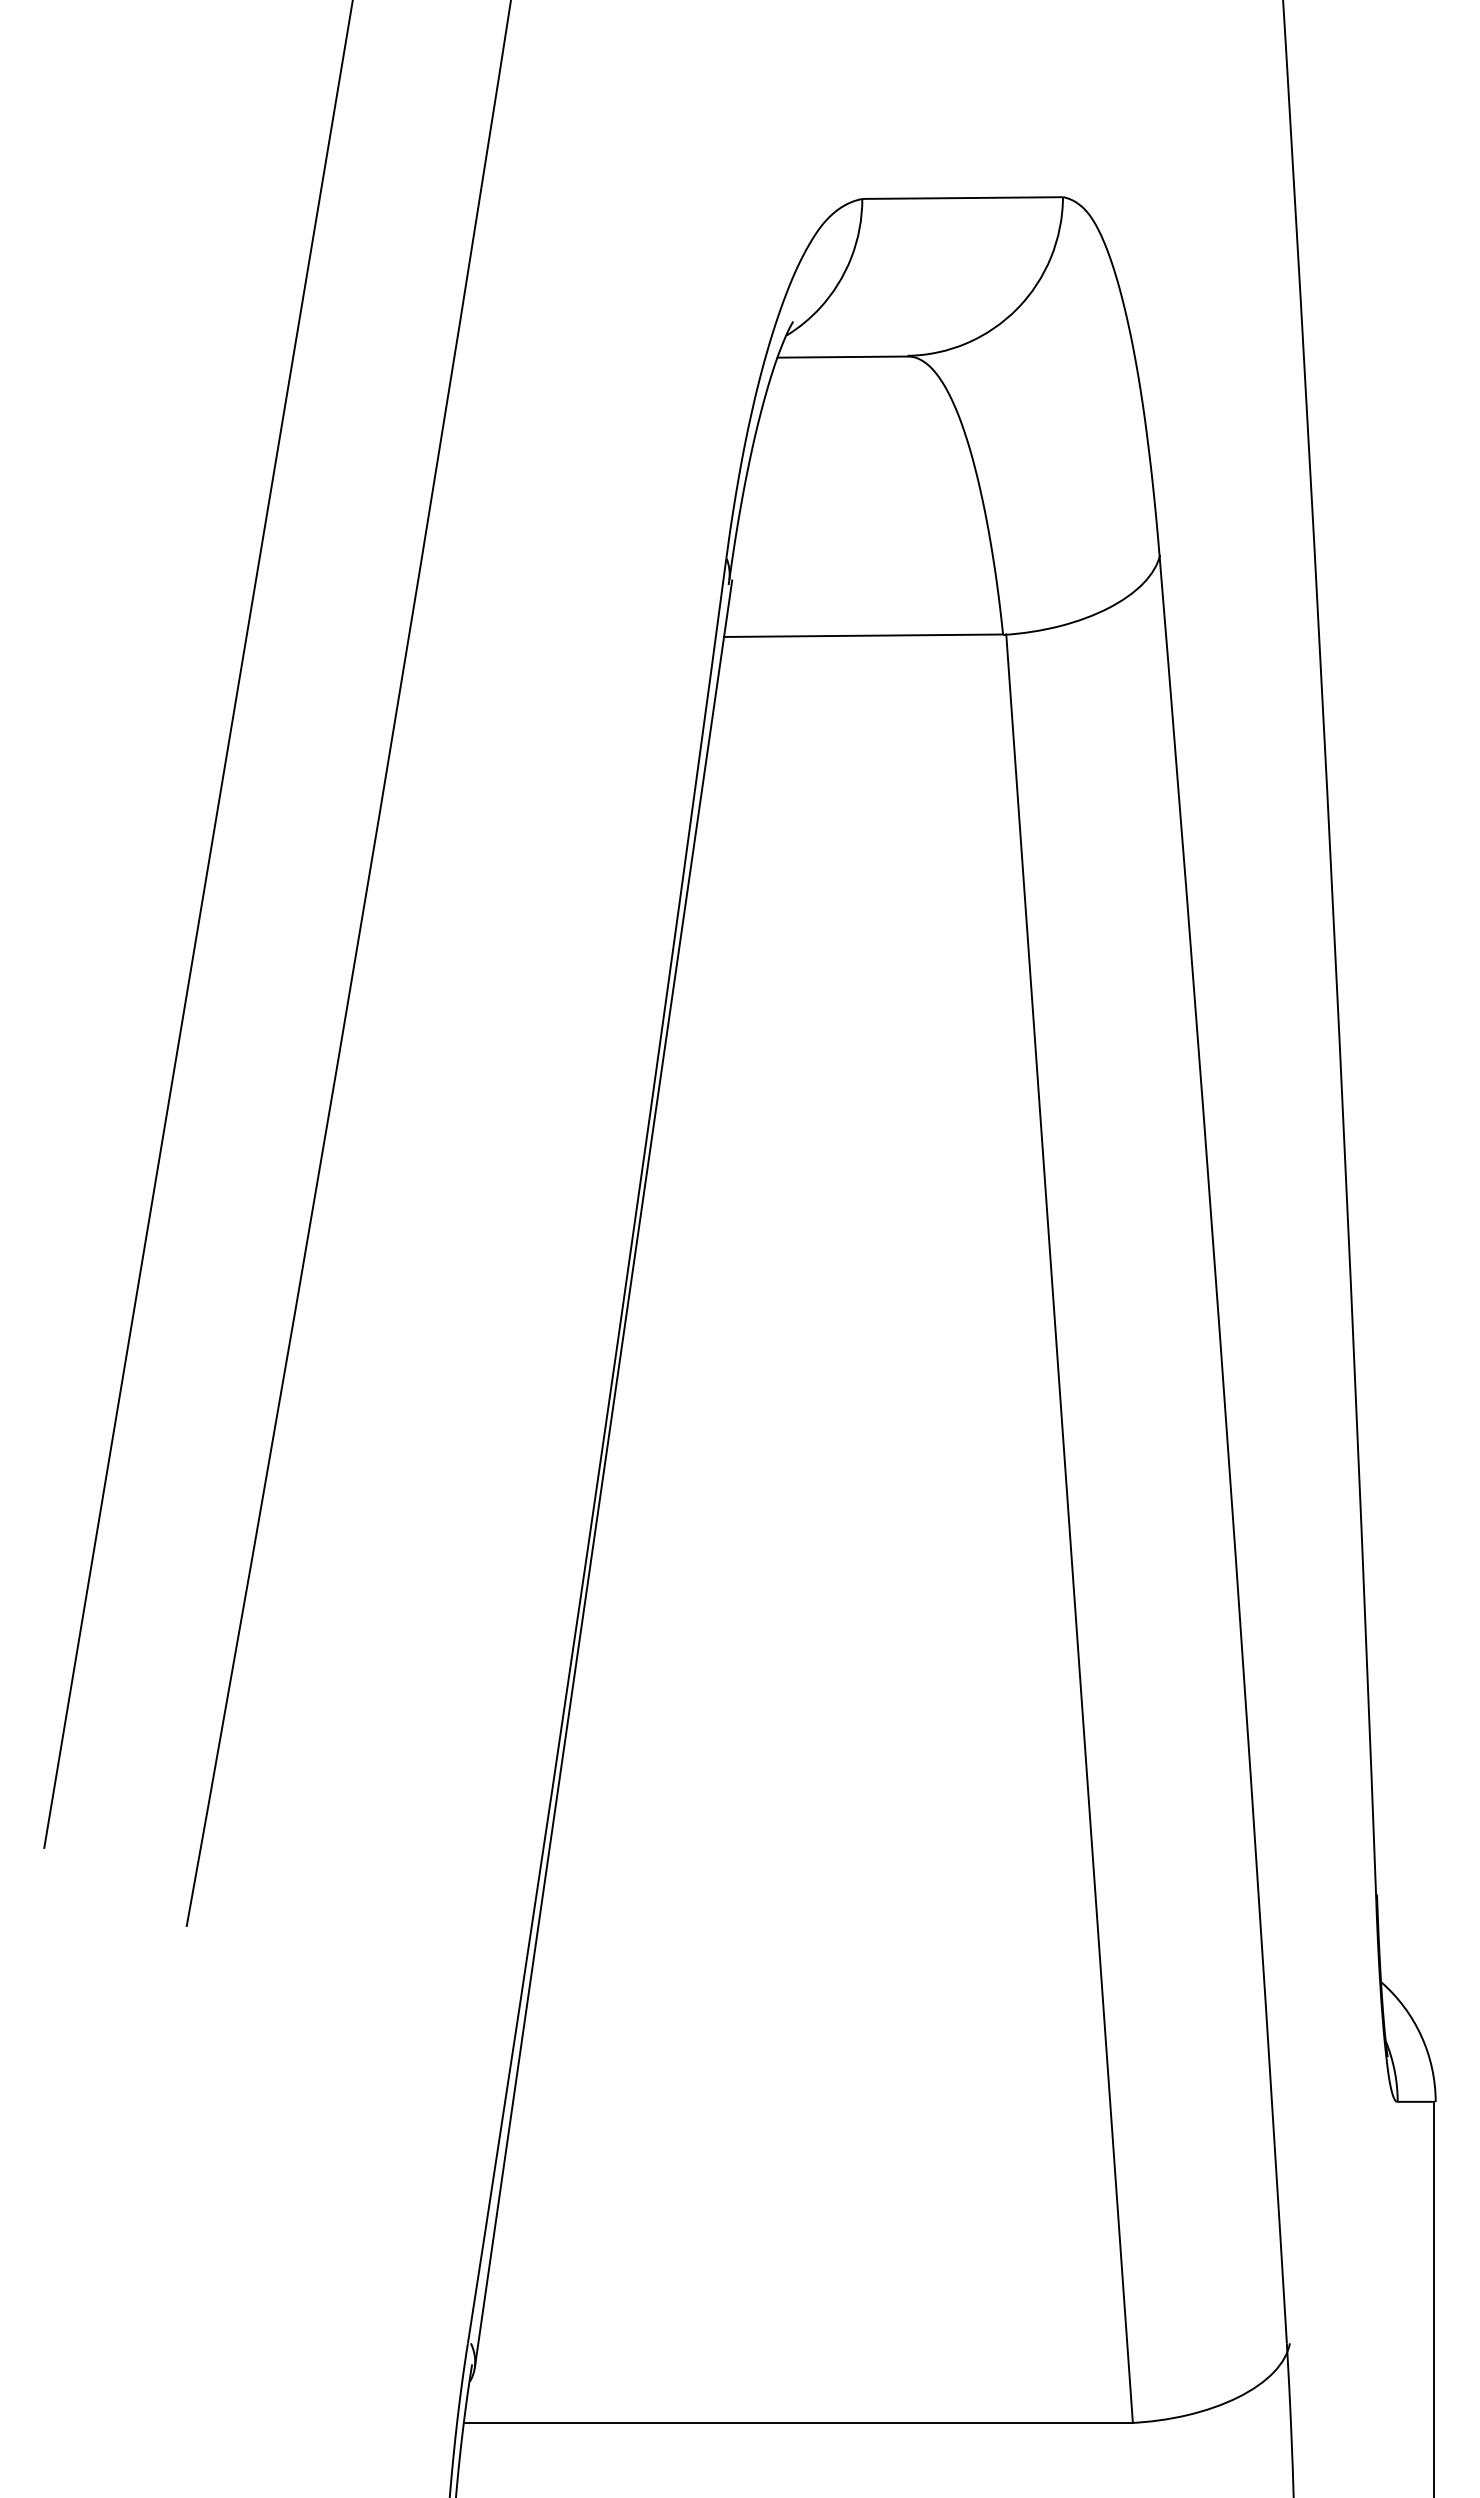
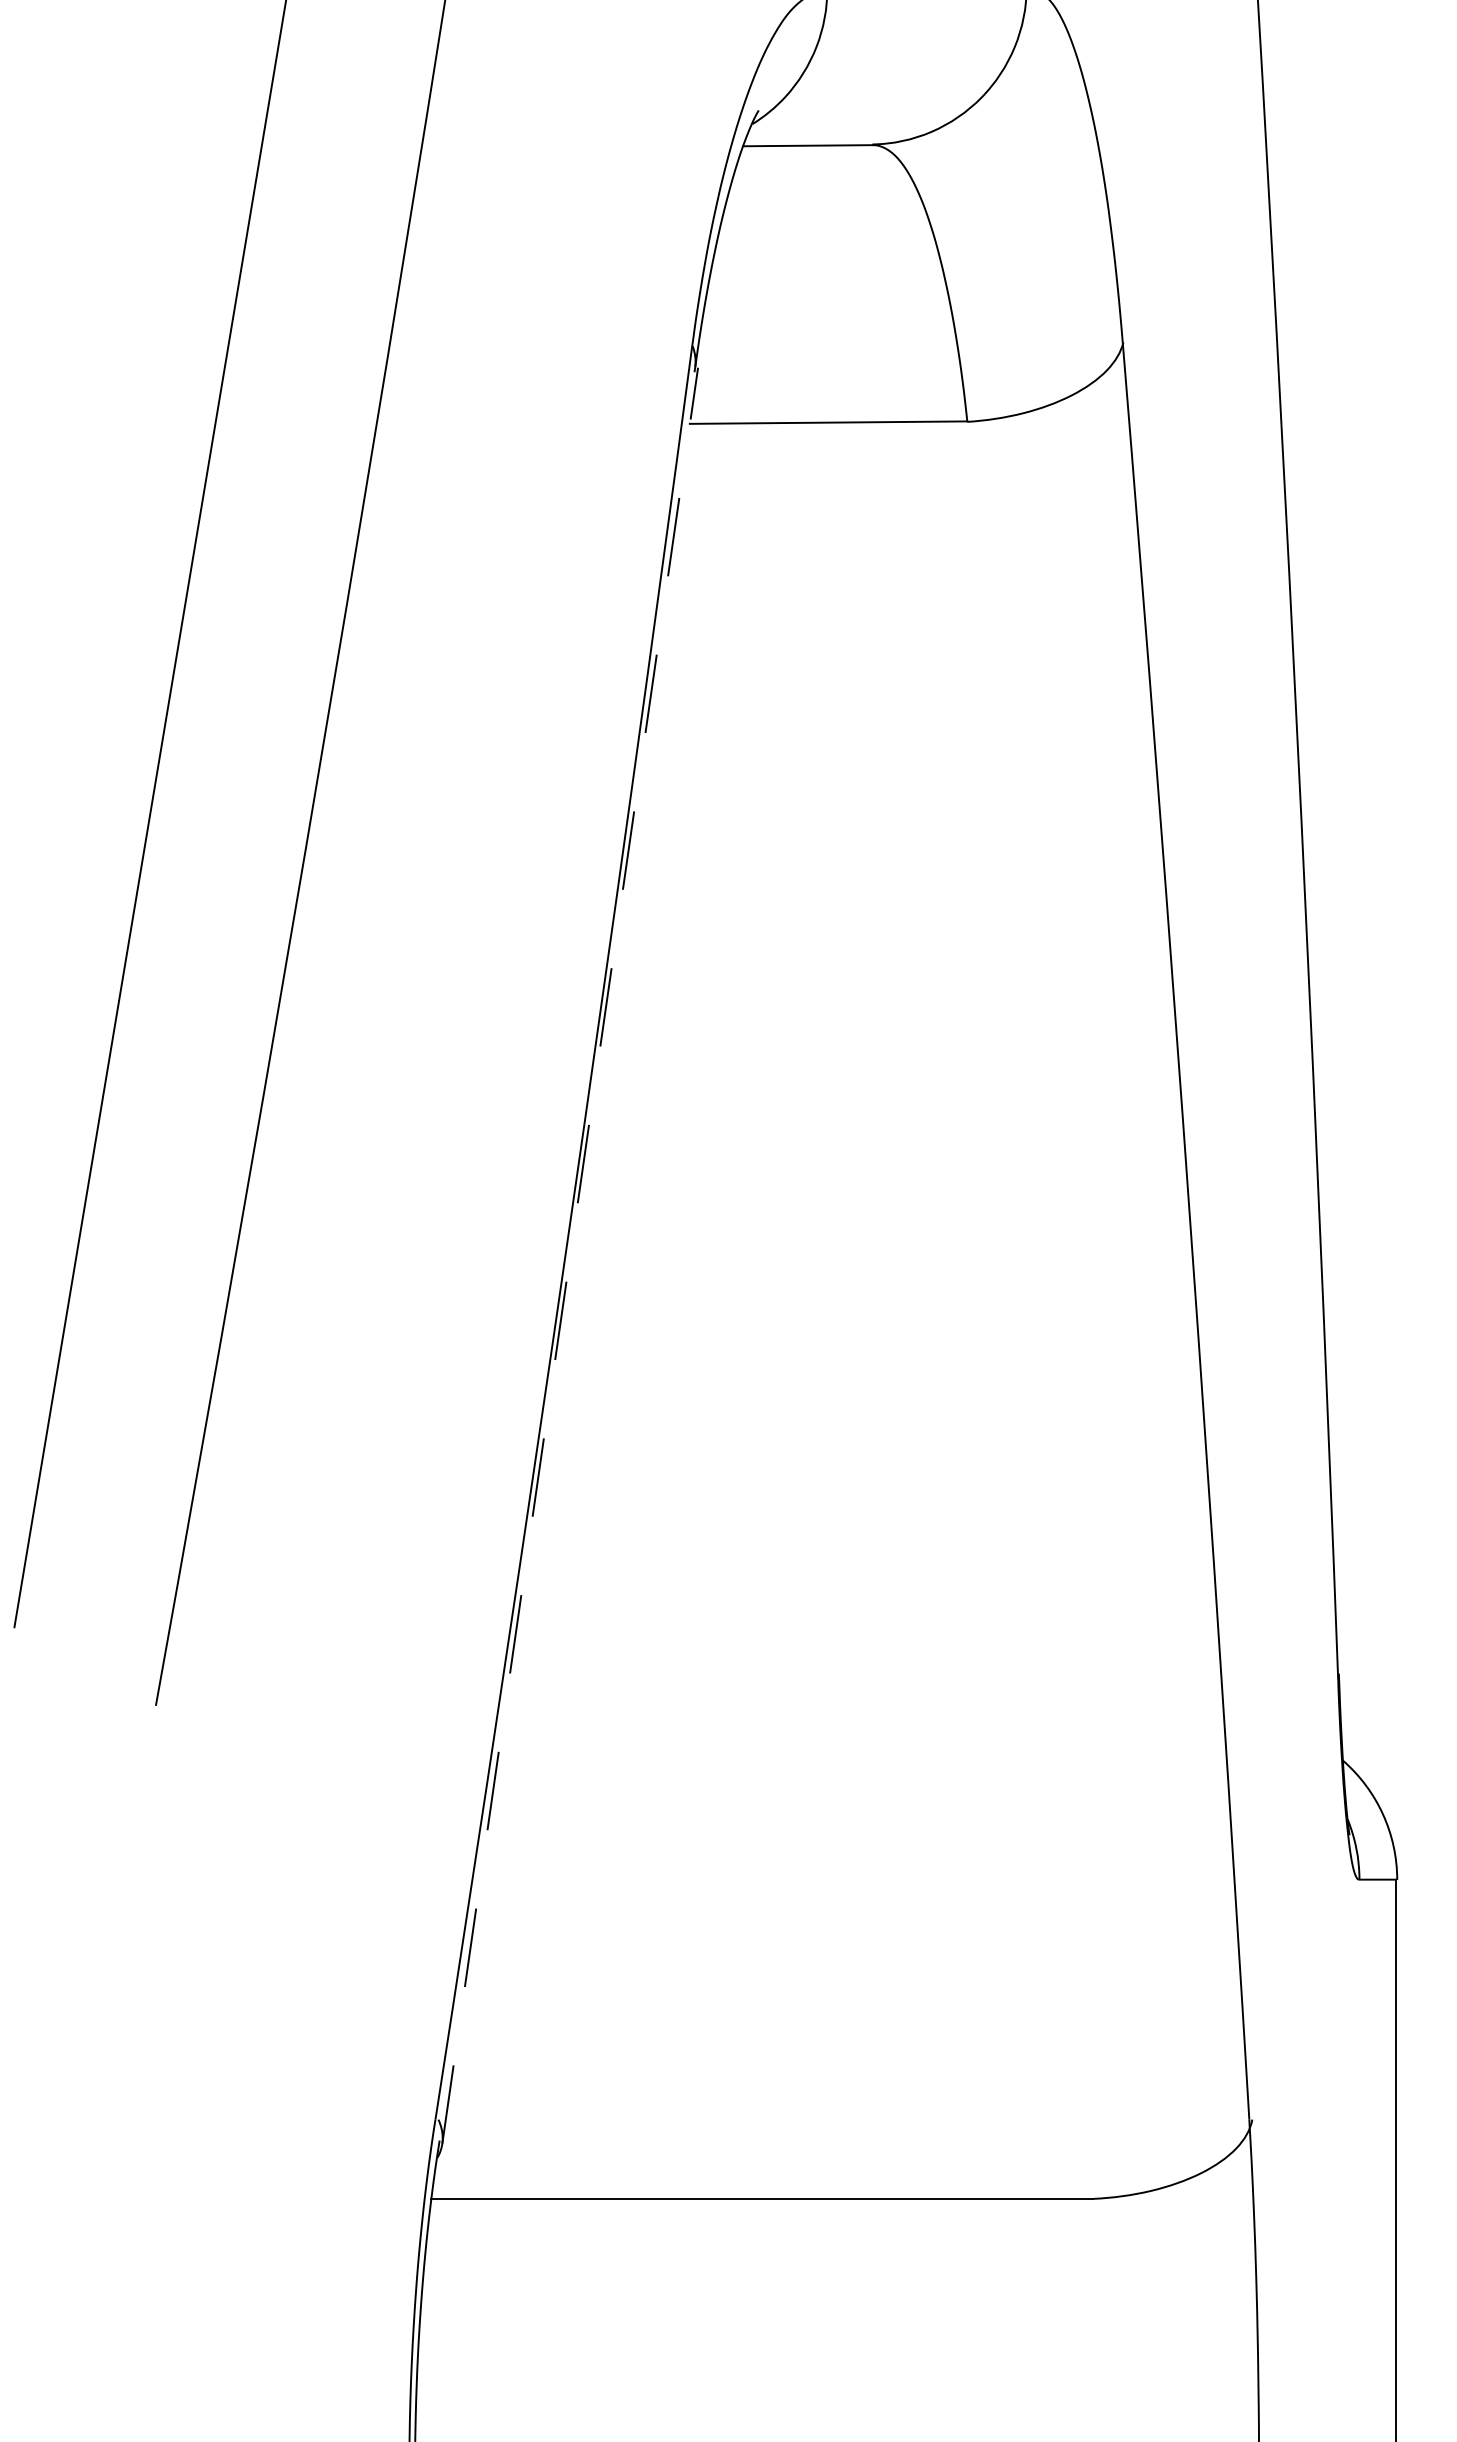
line: (603, 1474) -> (570, 1256), solid -> dashed
line: (1069, 1528) -> (1033, 1309), removed

